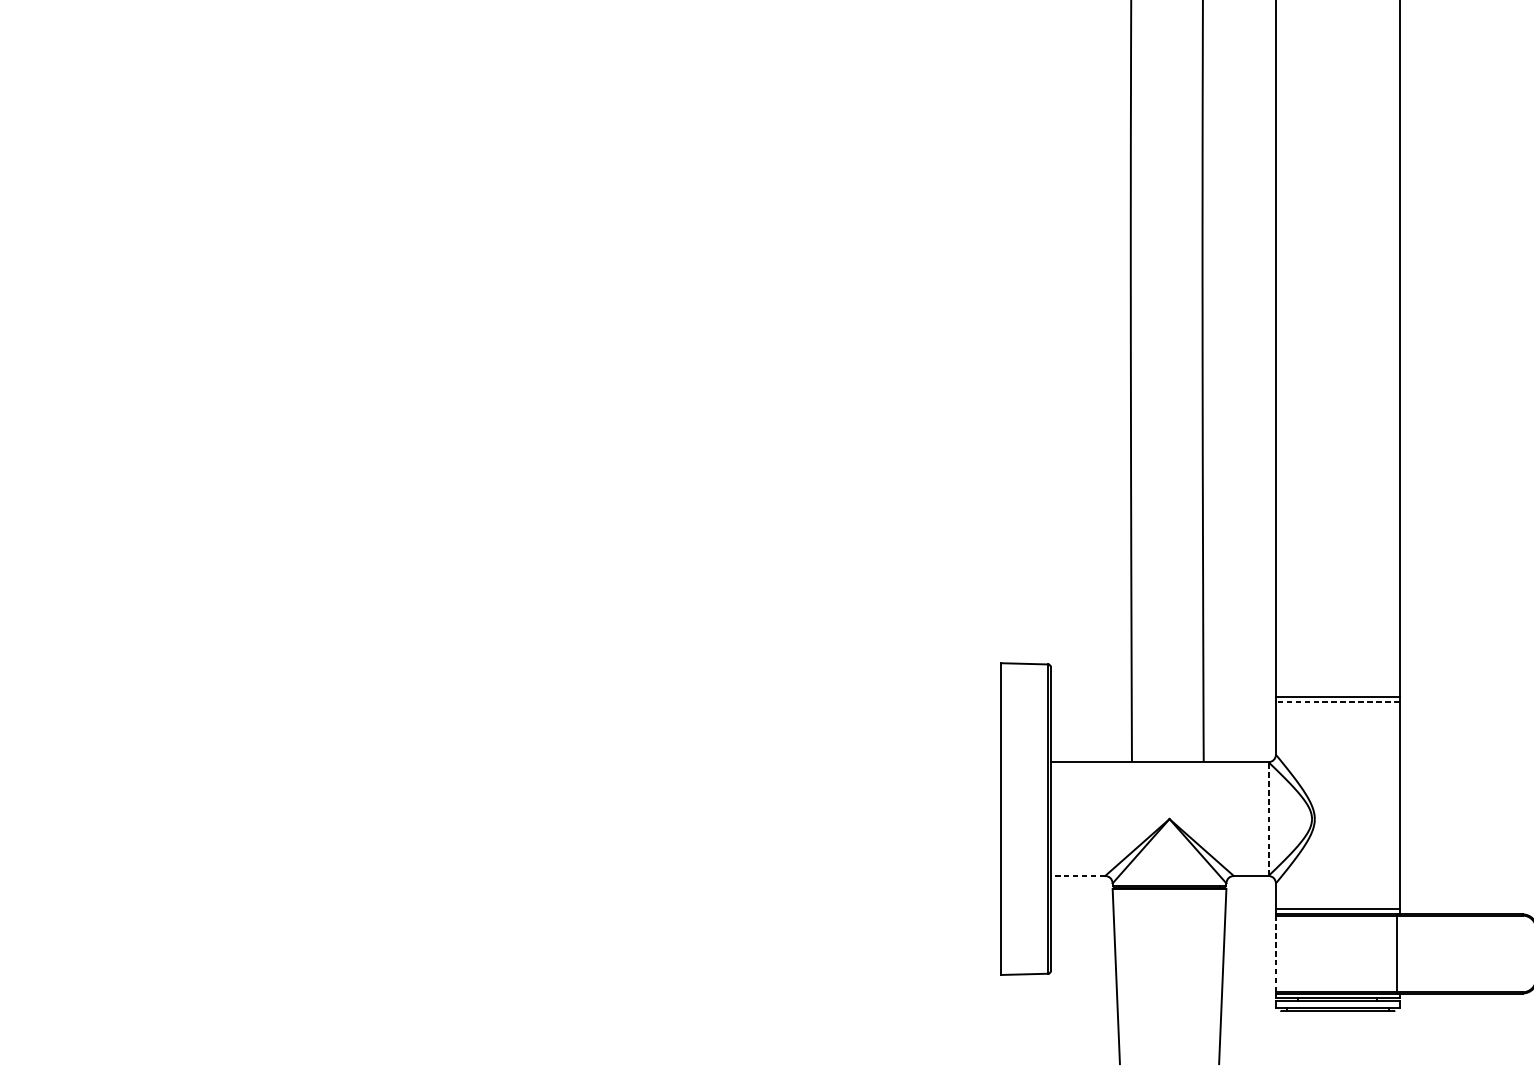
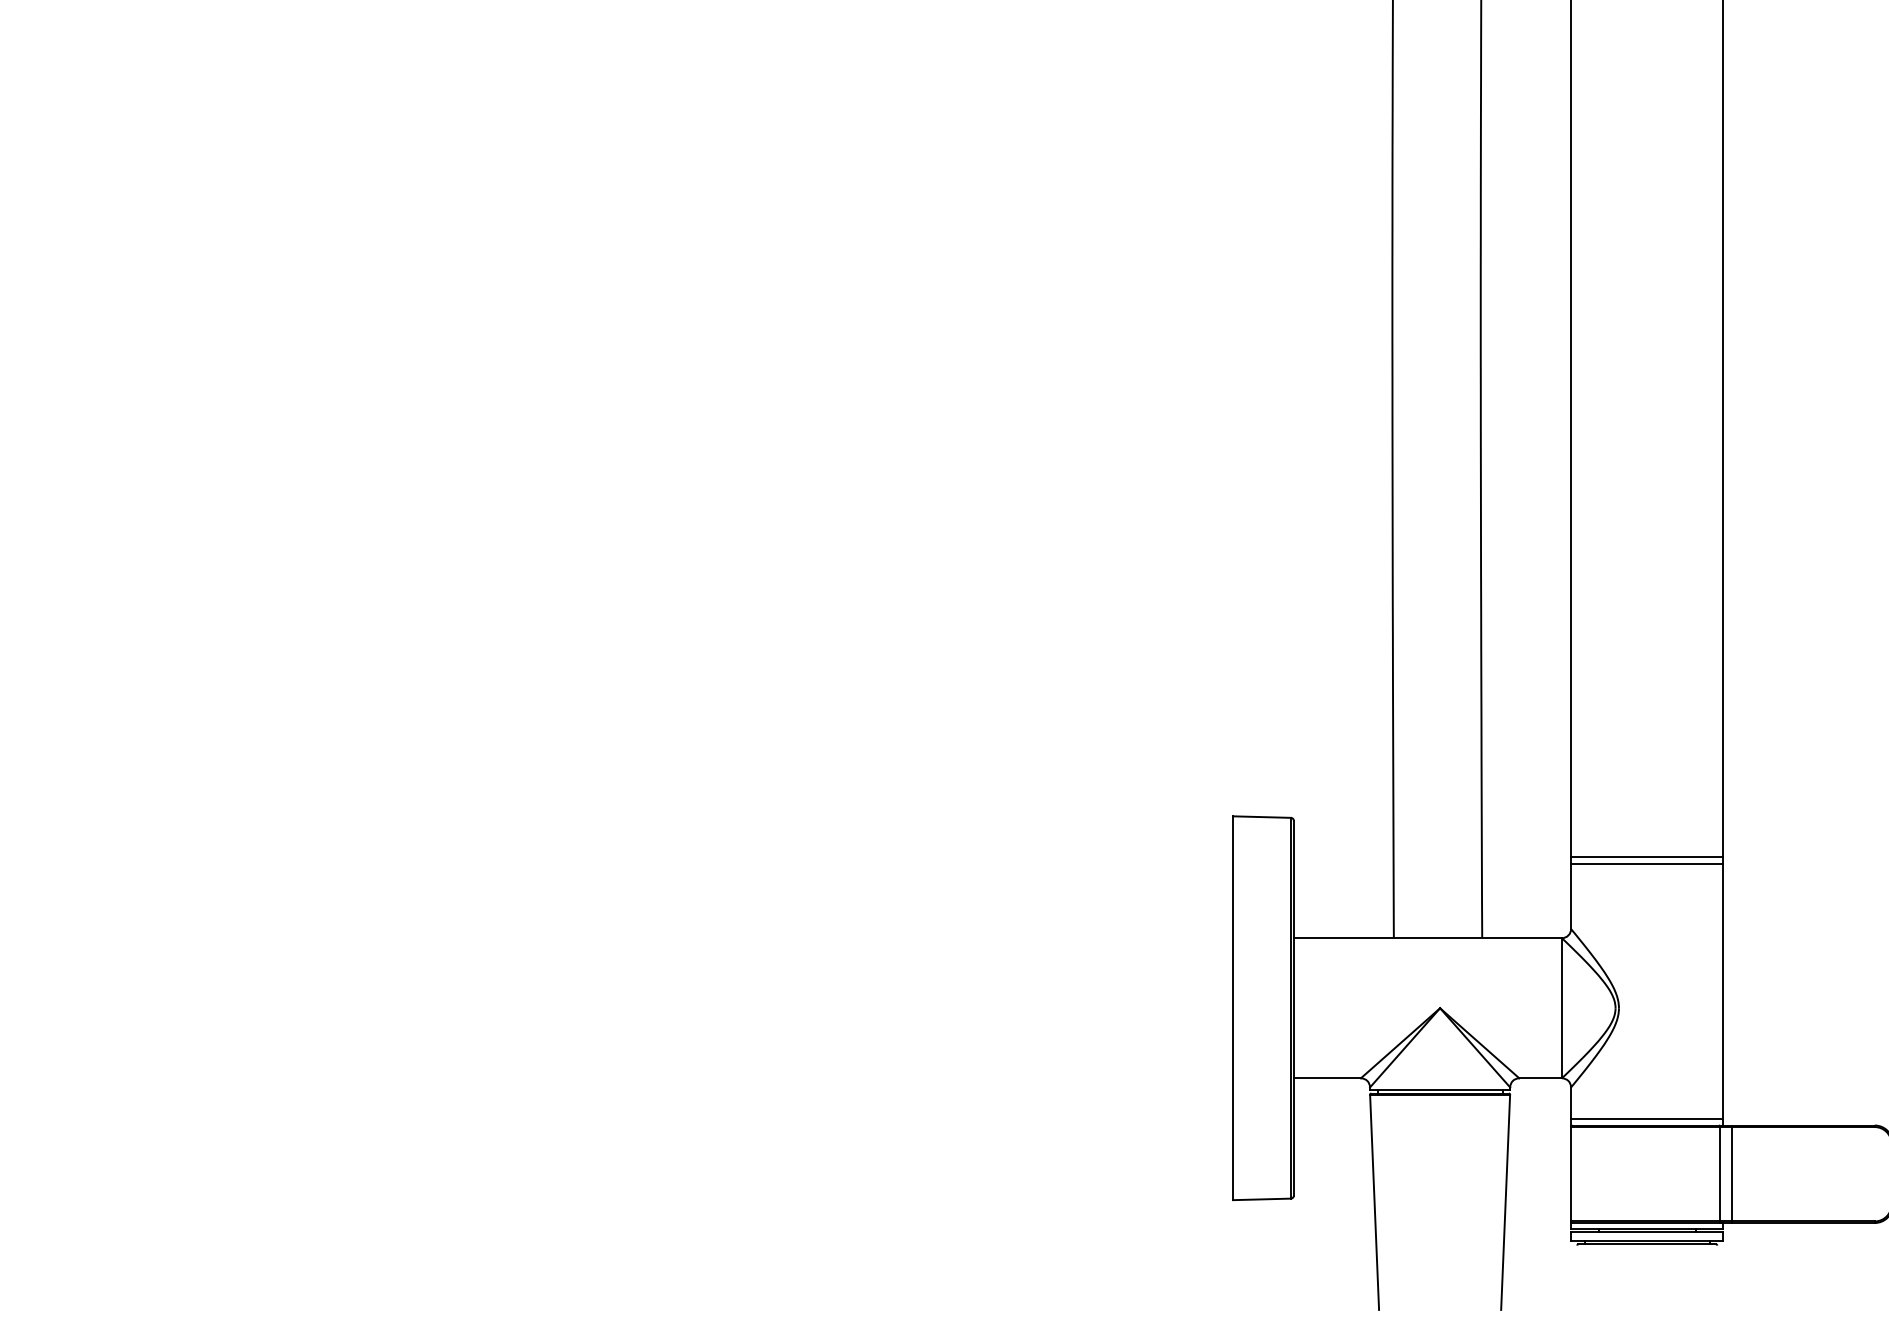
line: (1337, 701) -> (1646, 863), dashed -> solid
line: (1268, 818) -> (1561, 1007), dashed -> solid
line: (1078, 876) -> (1327, 1078), dashed -> solid
line: (1276, 953) -> (1571, 1173), dashed -> solid
line: (1407, 954) -> (1732, 1174), added

